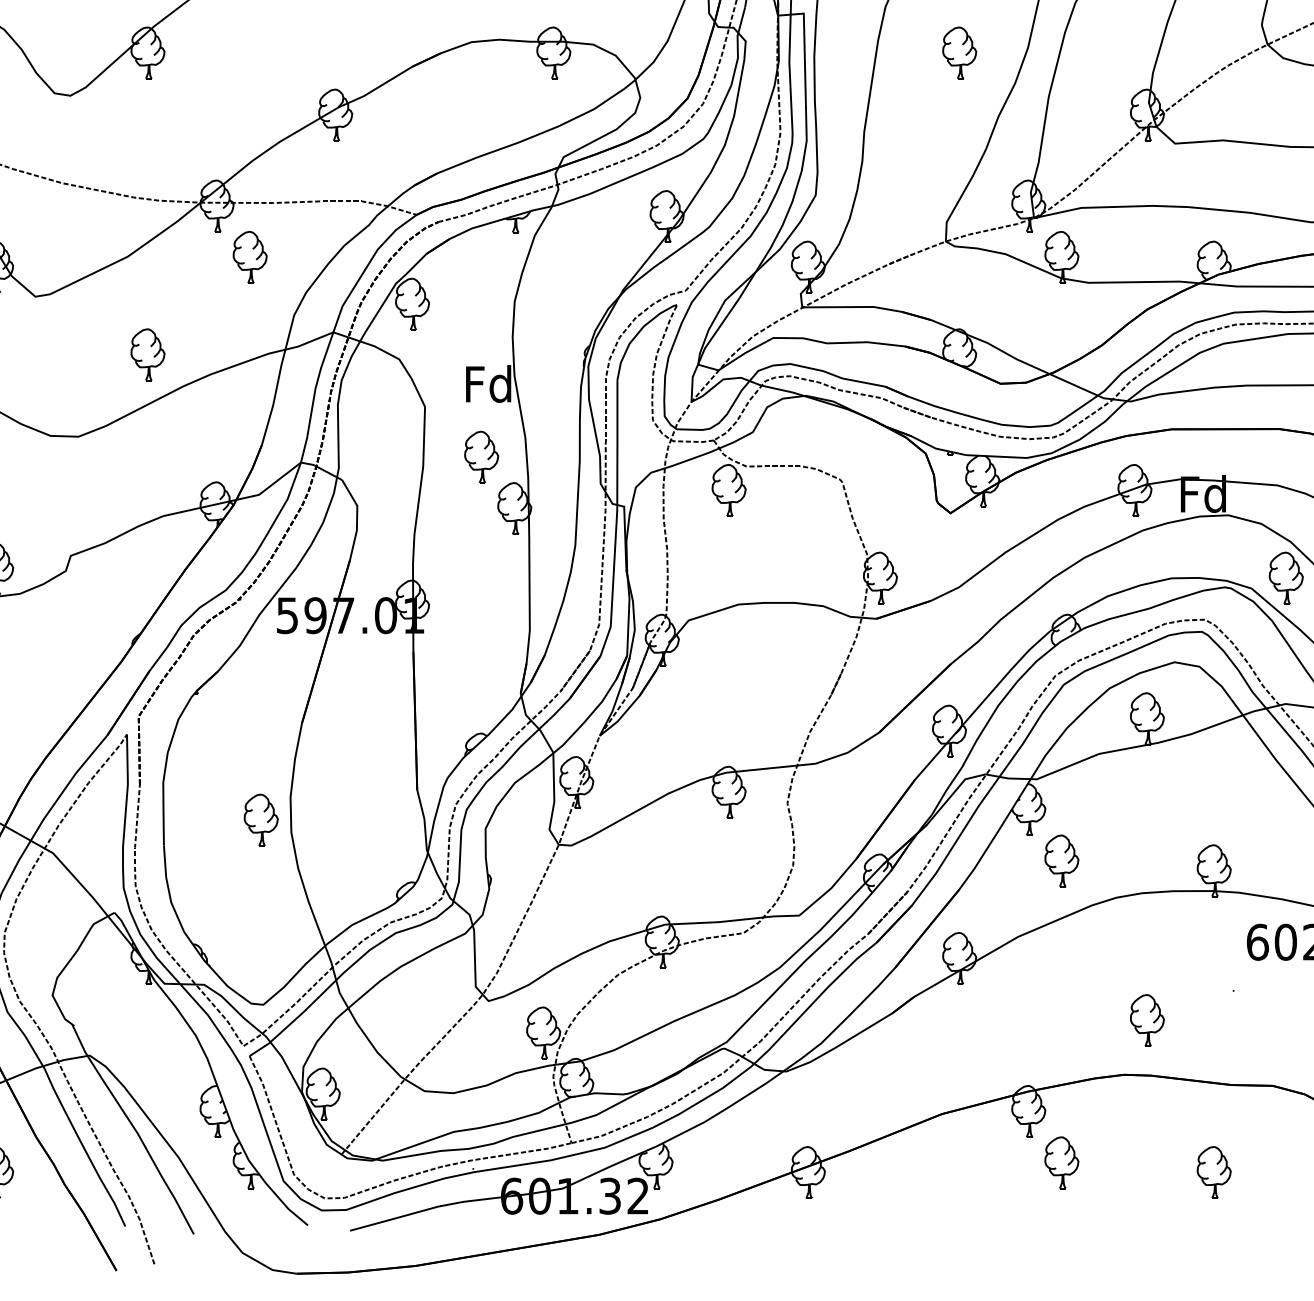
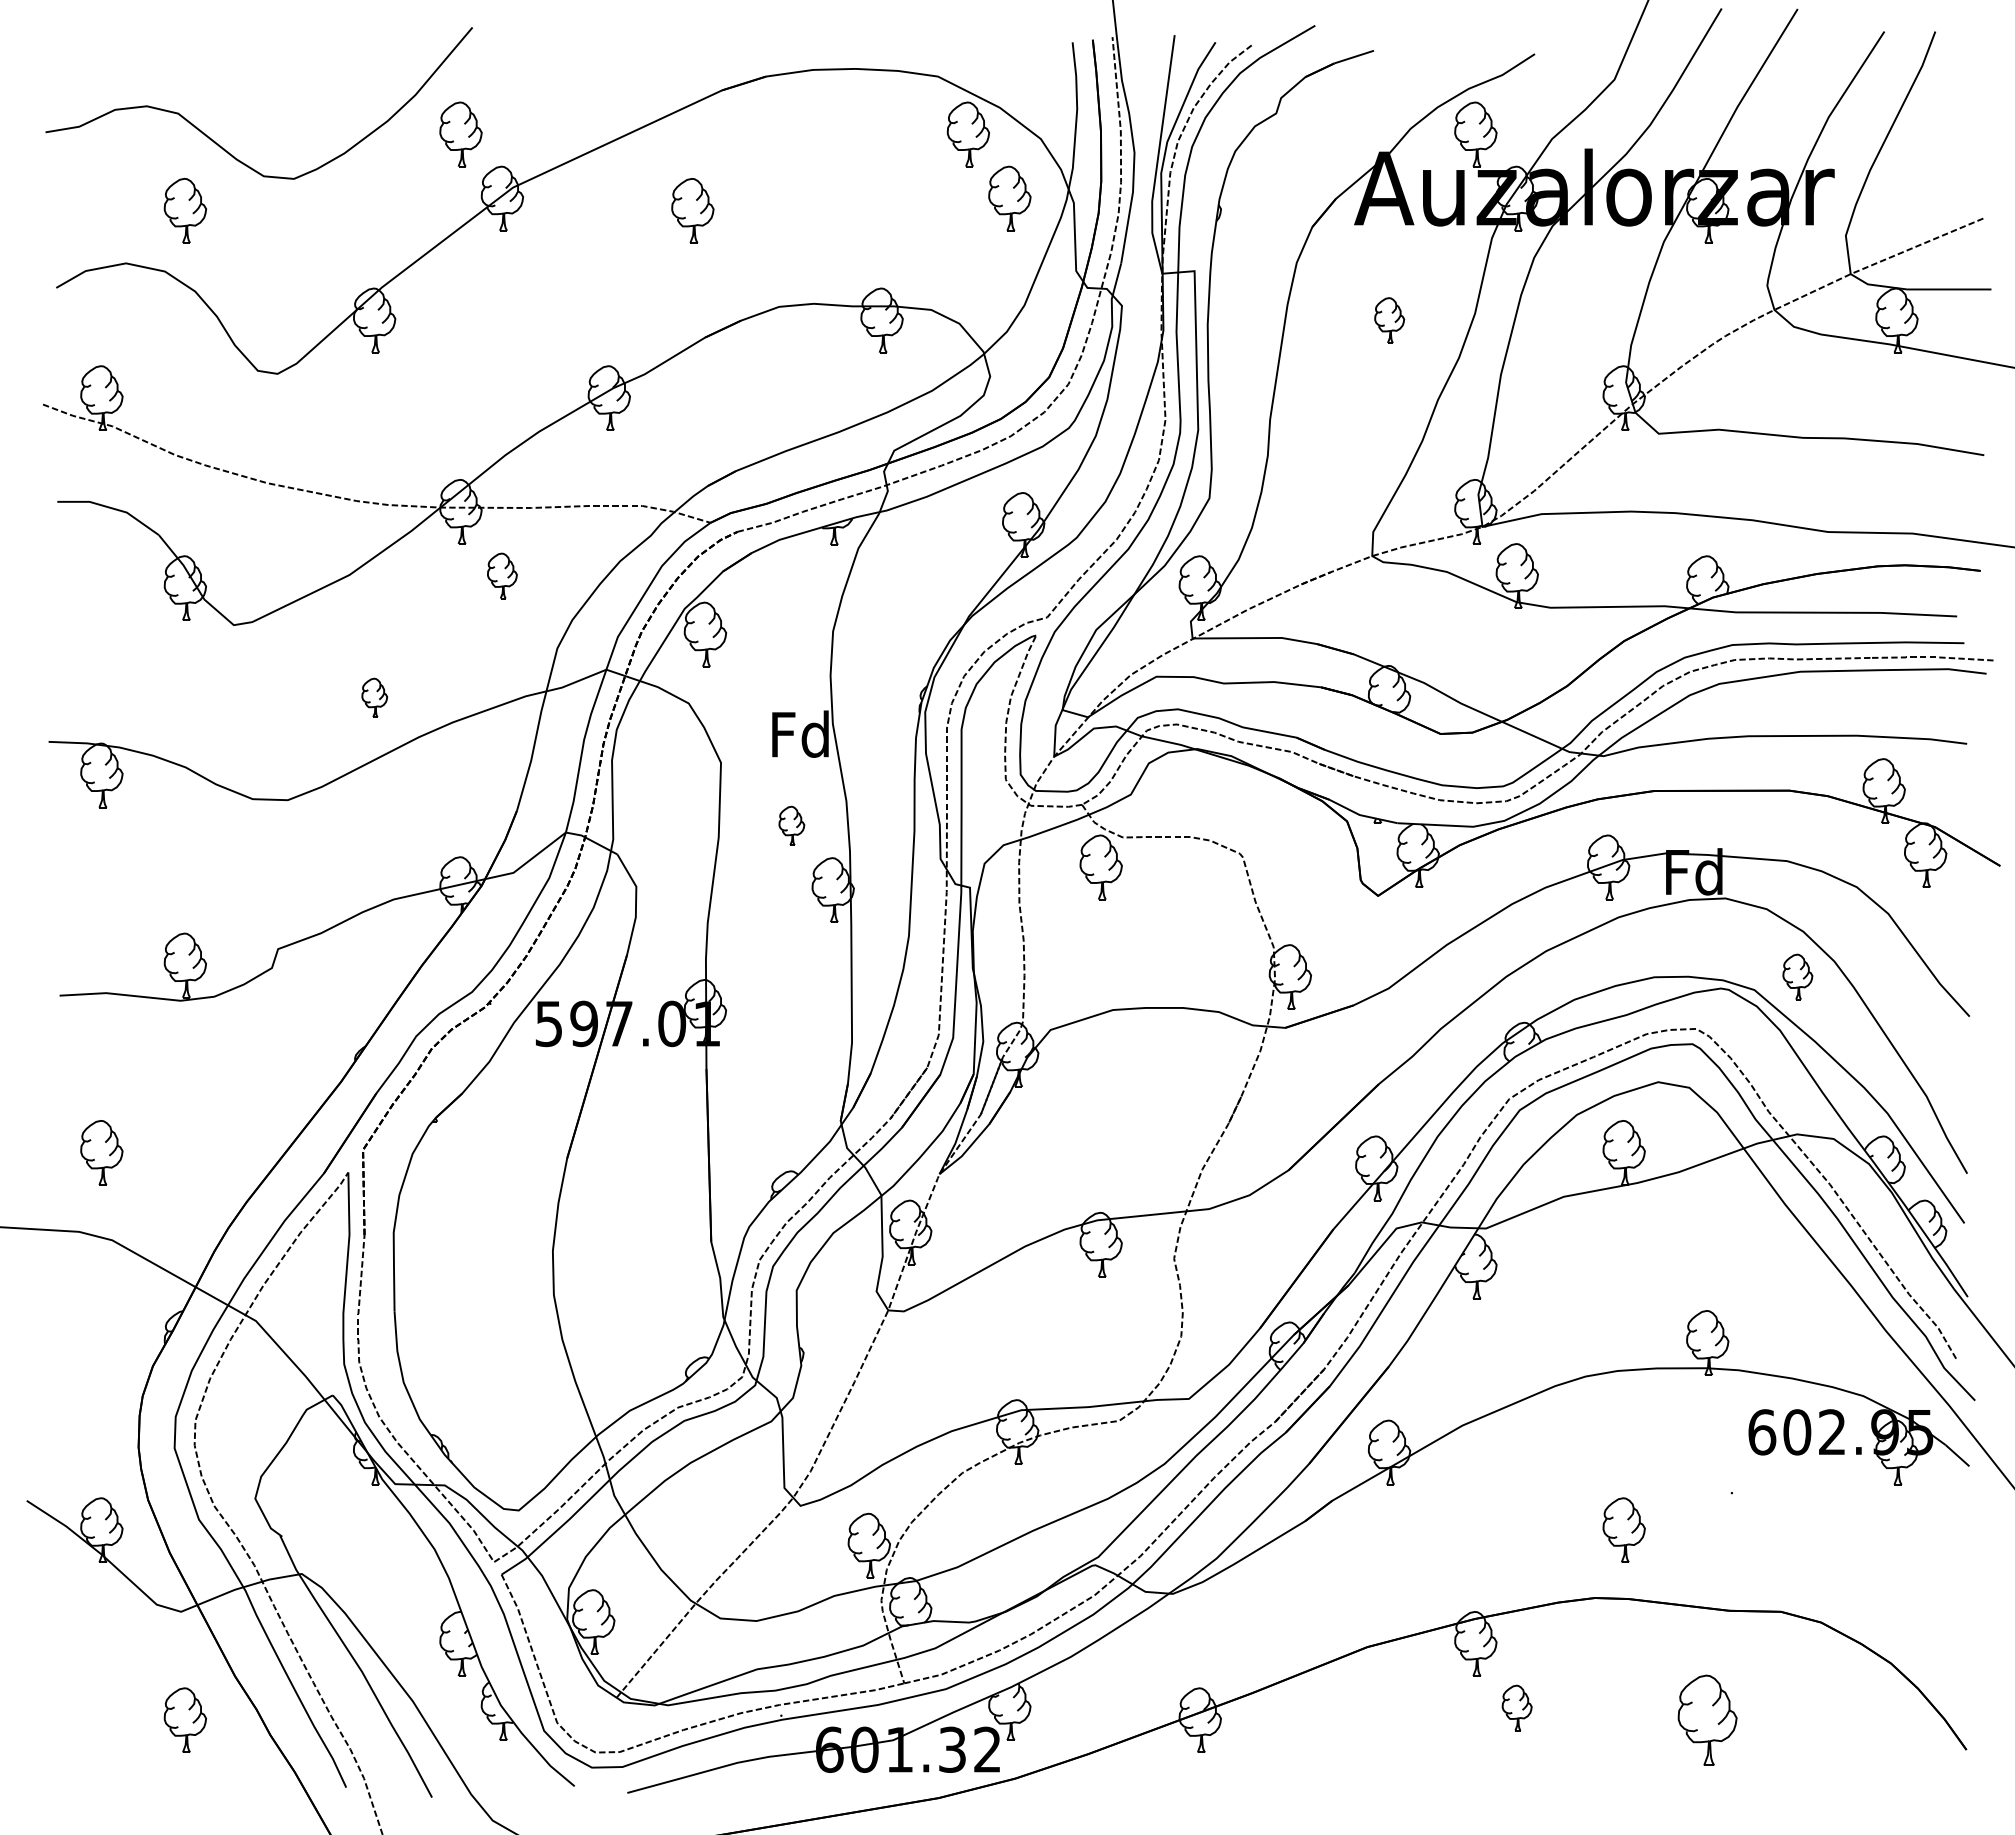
part: (959, 53) -> (1389, 320), size x0.7
part: (250, 257) -> (502, 575), size x0.7
part: (147, 354) -> (374, 697), size x0.6
part: (481, 456) -> (791, 825), size x0.6
part: (1286, 577) -> (1797, 976), size x0.7
part: (260, 820) -> (515, 1279), removed
part: (1061, 860) -> (1516, 1330), removed
part: (1061, 1162) -> (1516, 1707), size x0.7
part: (1214, 1171) -> (1707, 1719), size x1.4

